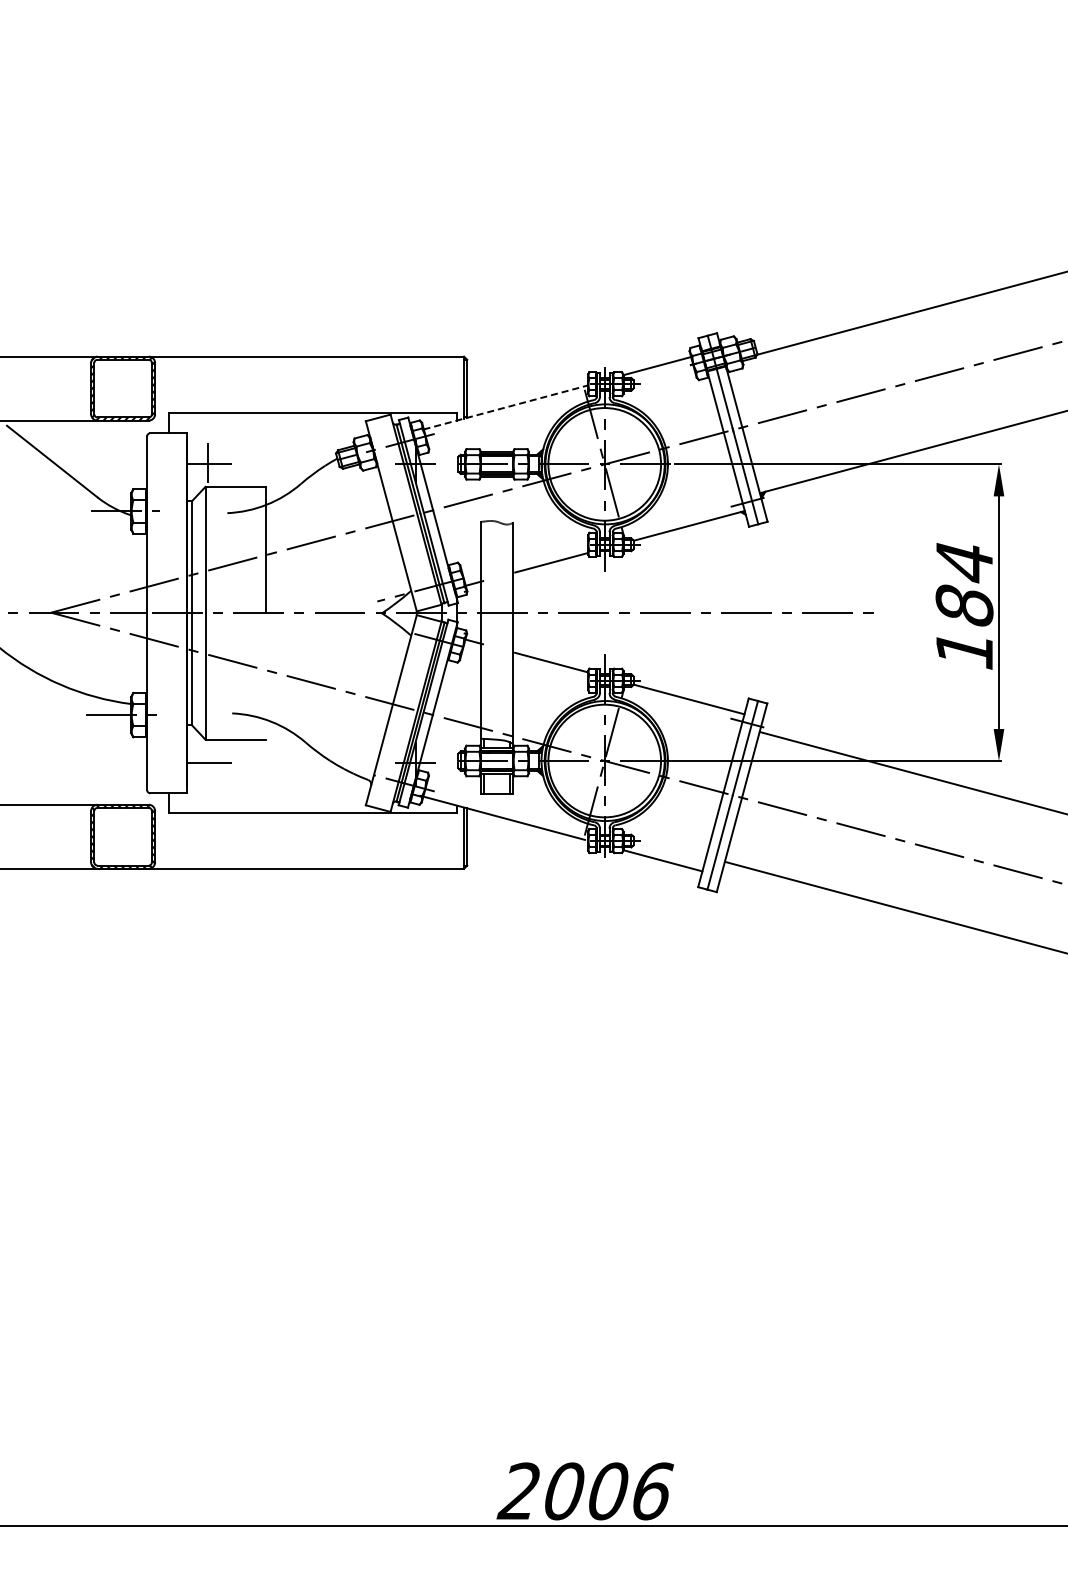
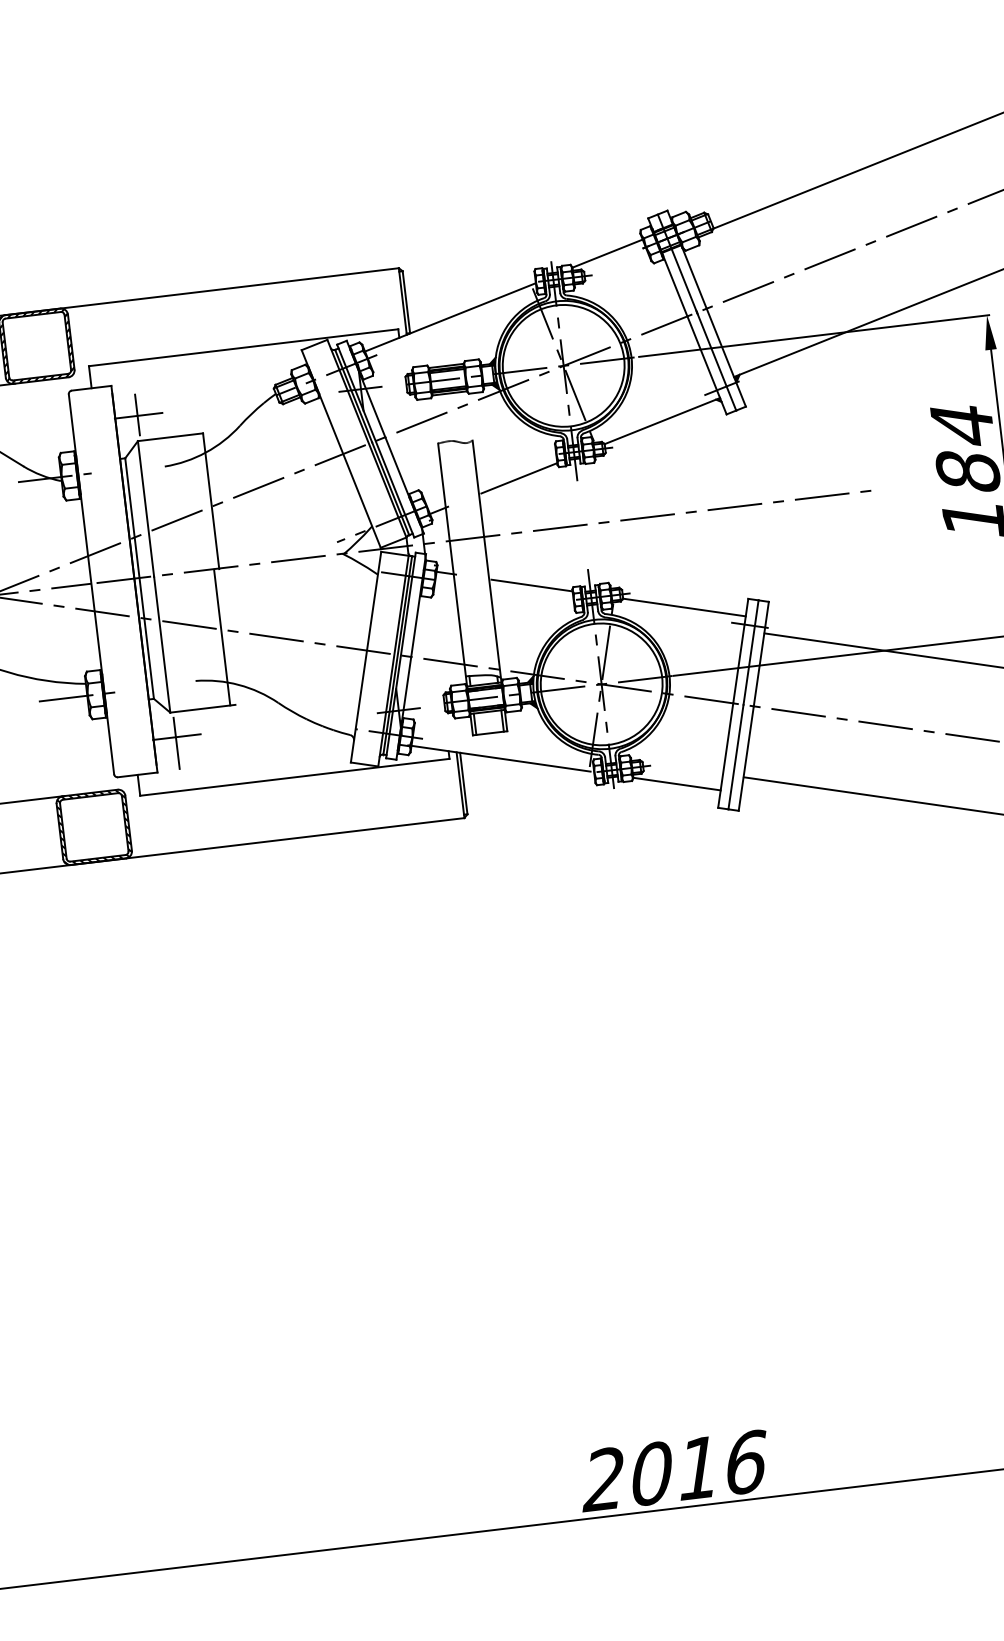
line: (506, 407) -> (450, 317), dashed -> solid
line: (261, 676) -> (222, 637), added
line: (207, 768) -> (176, 743), added
text: (608, 1491) -> (699, 1468), 2006 -> 2016

